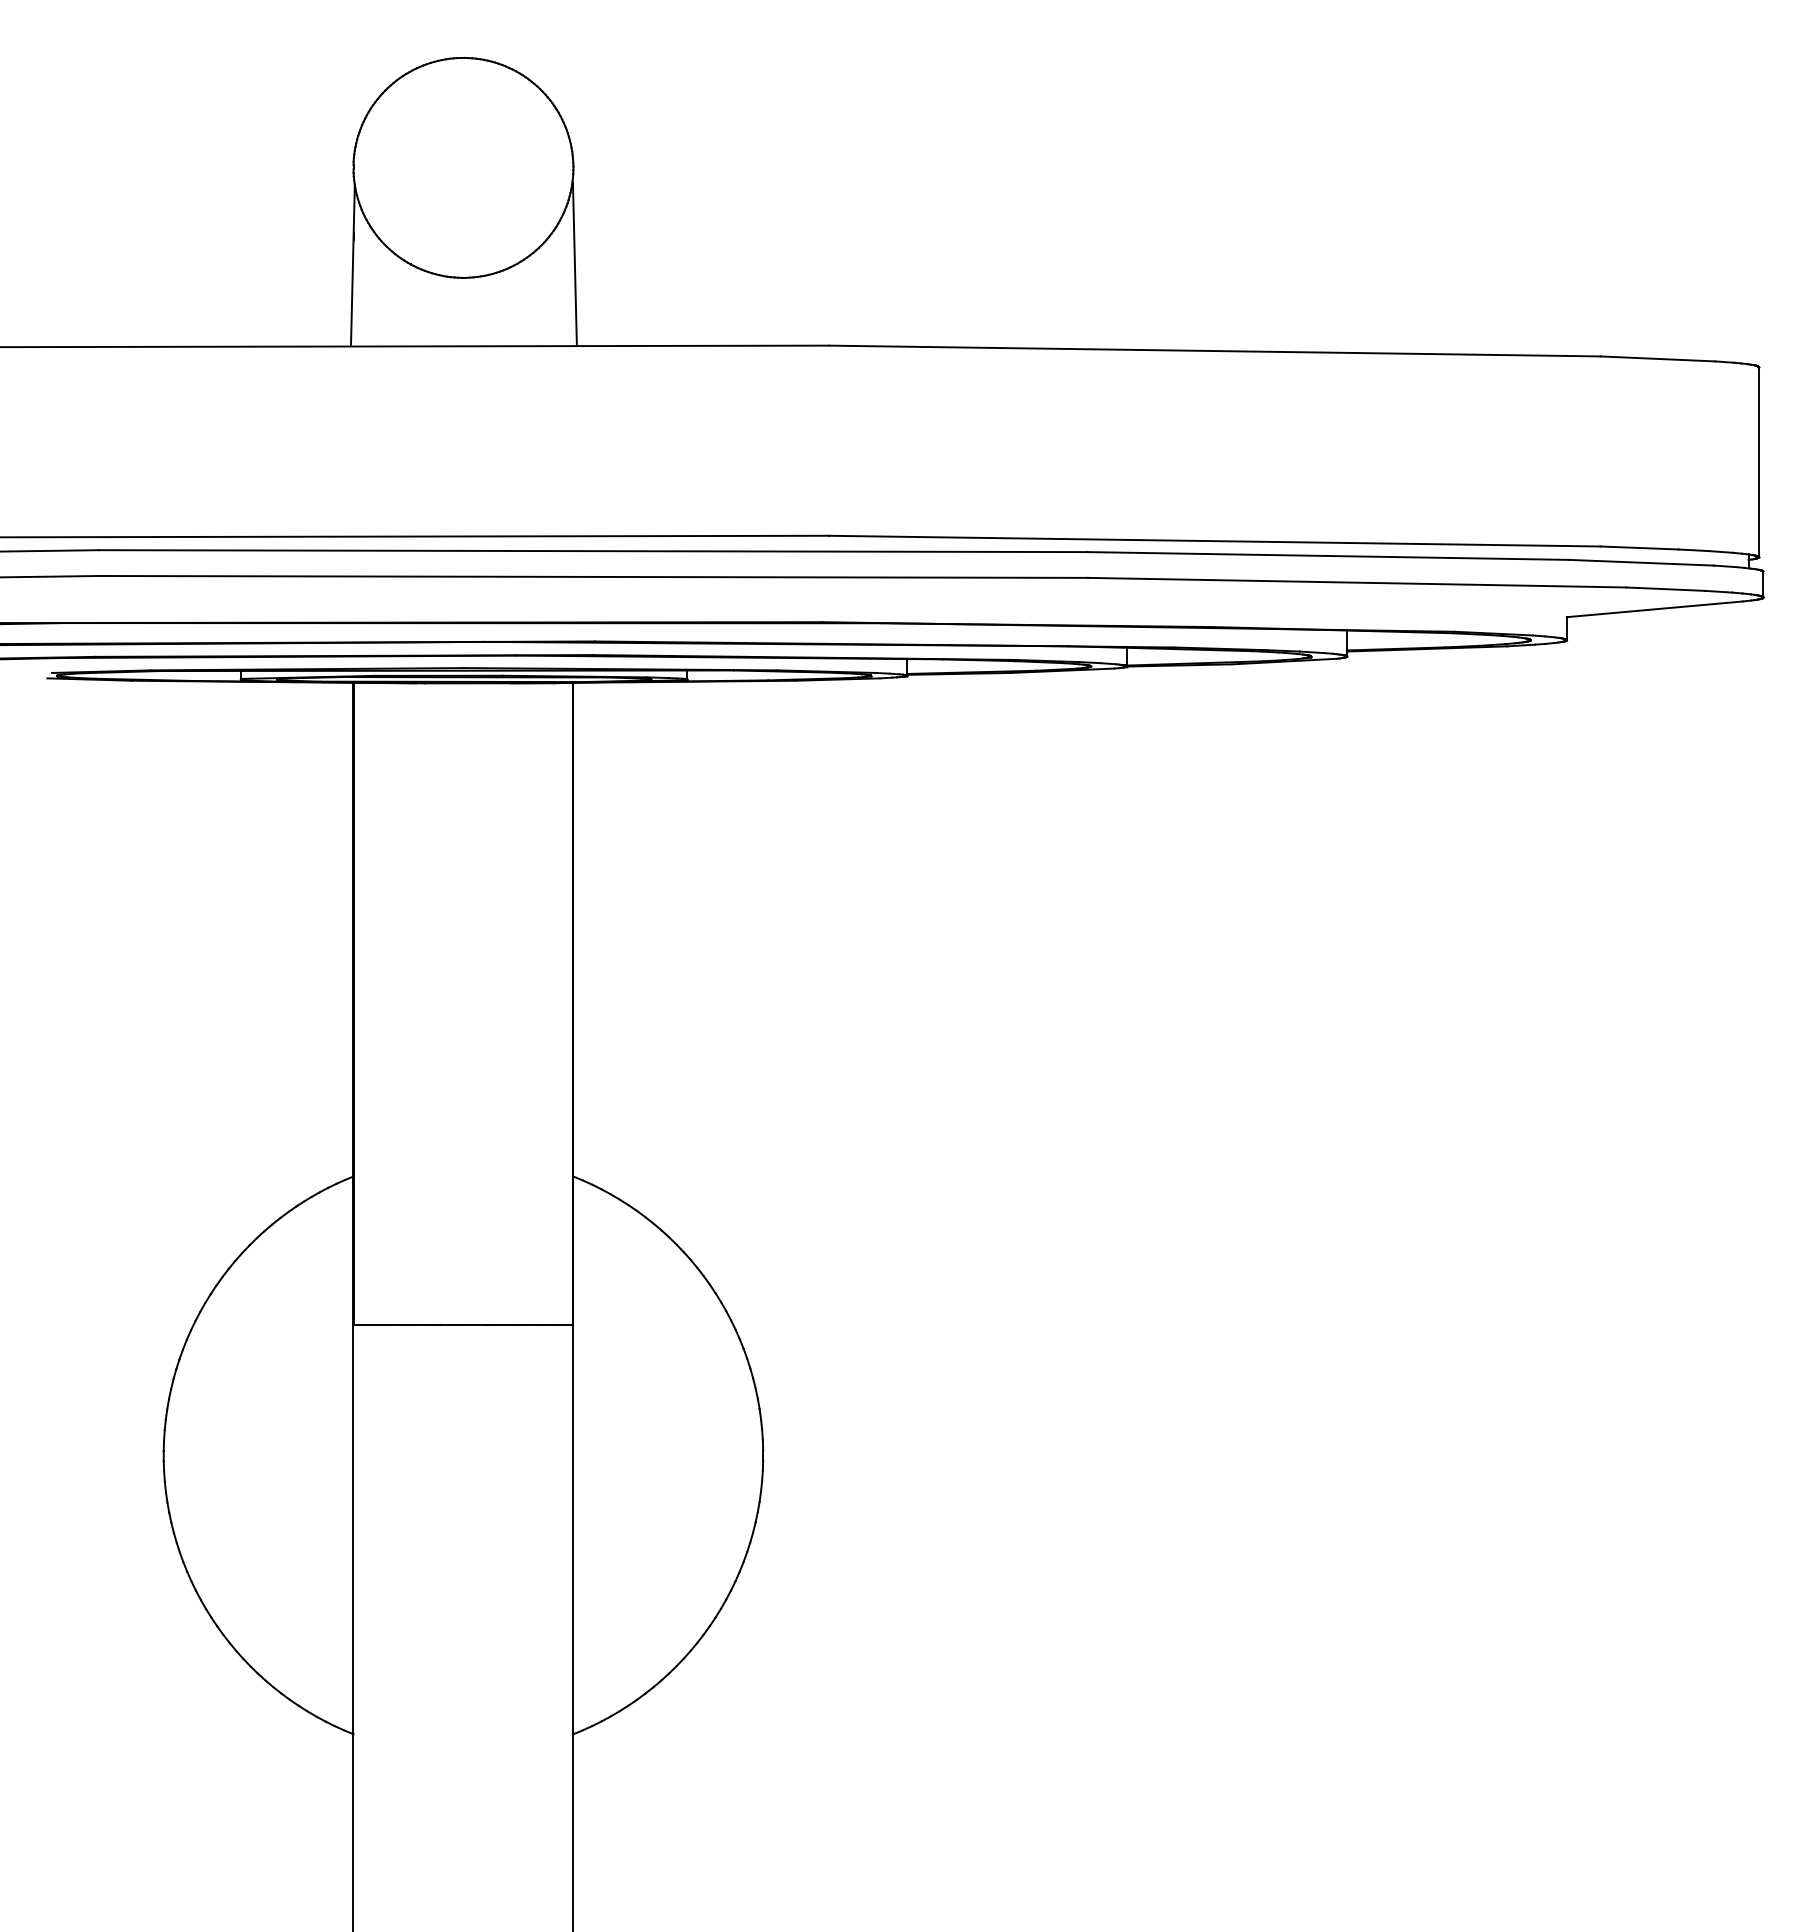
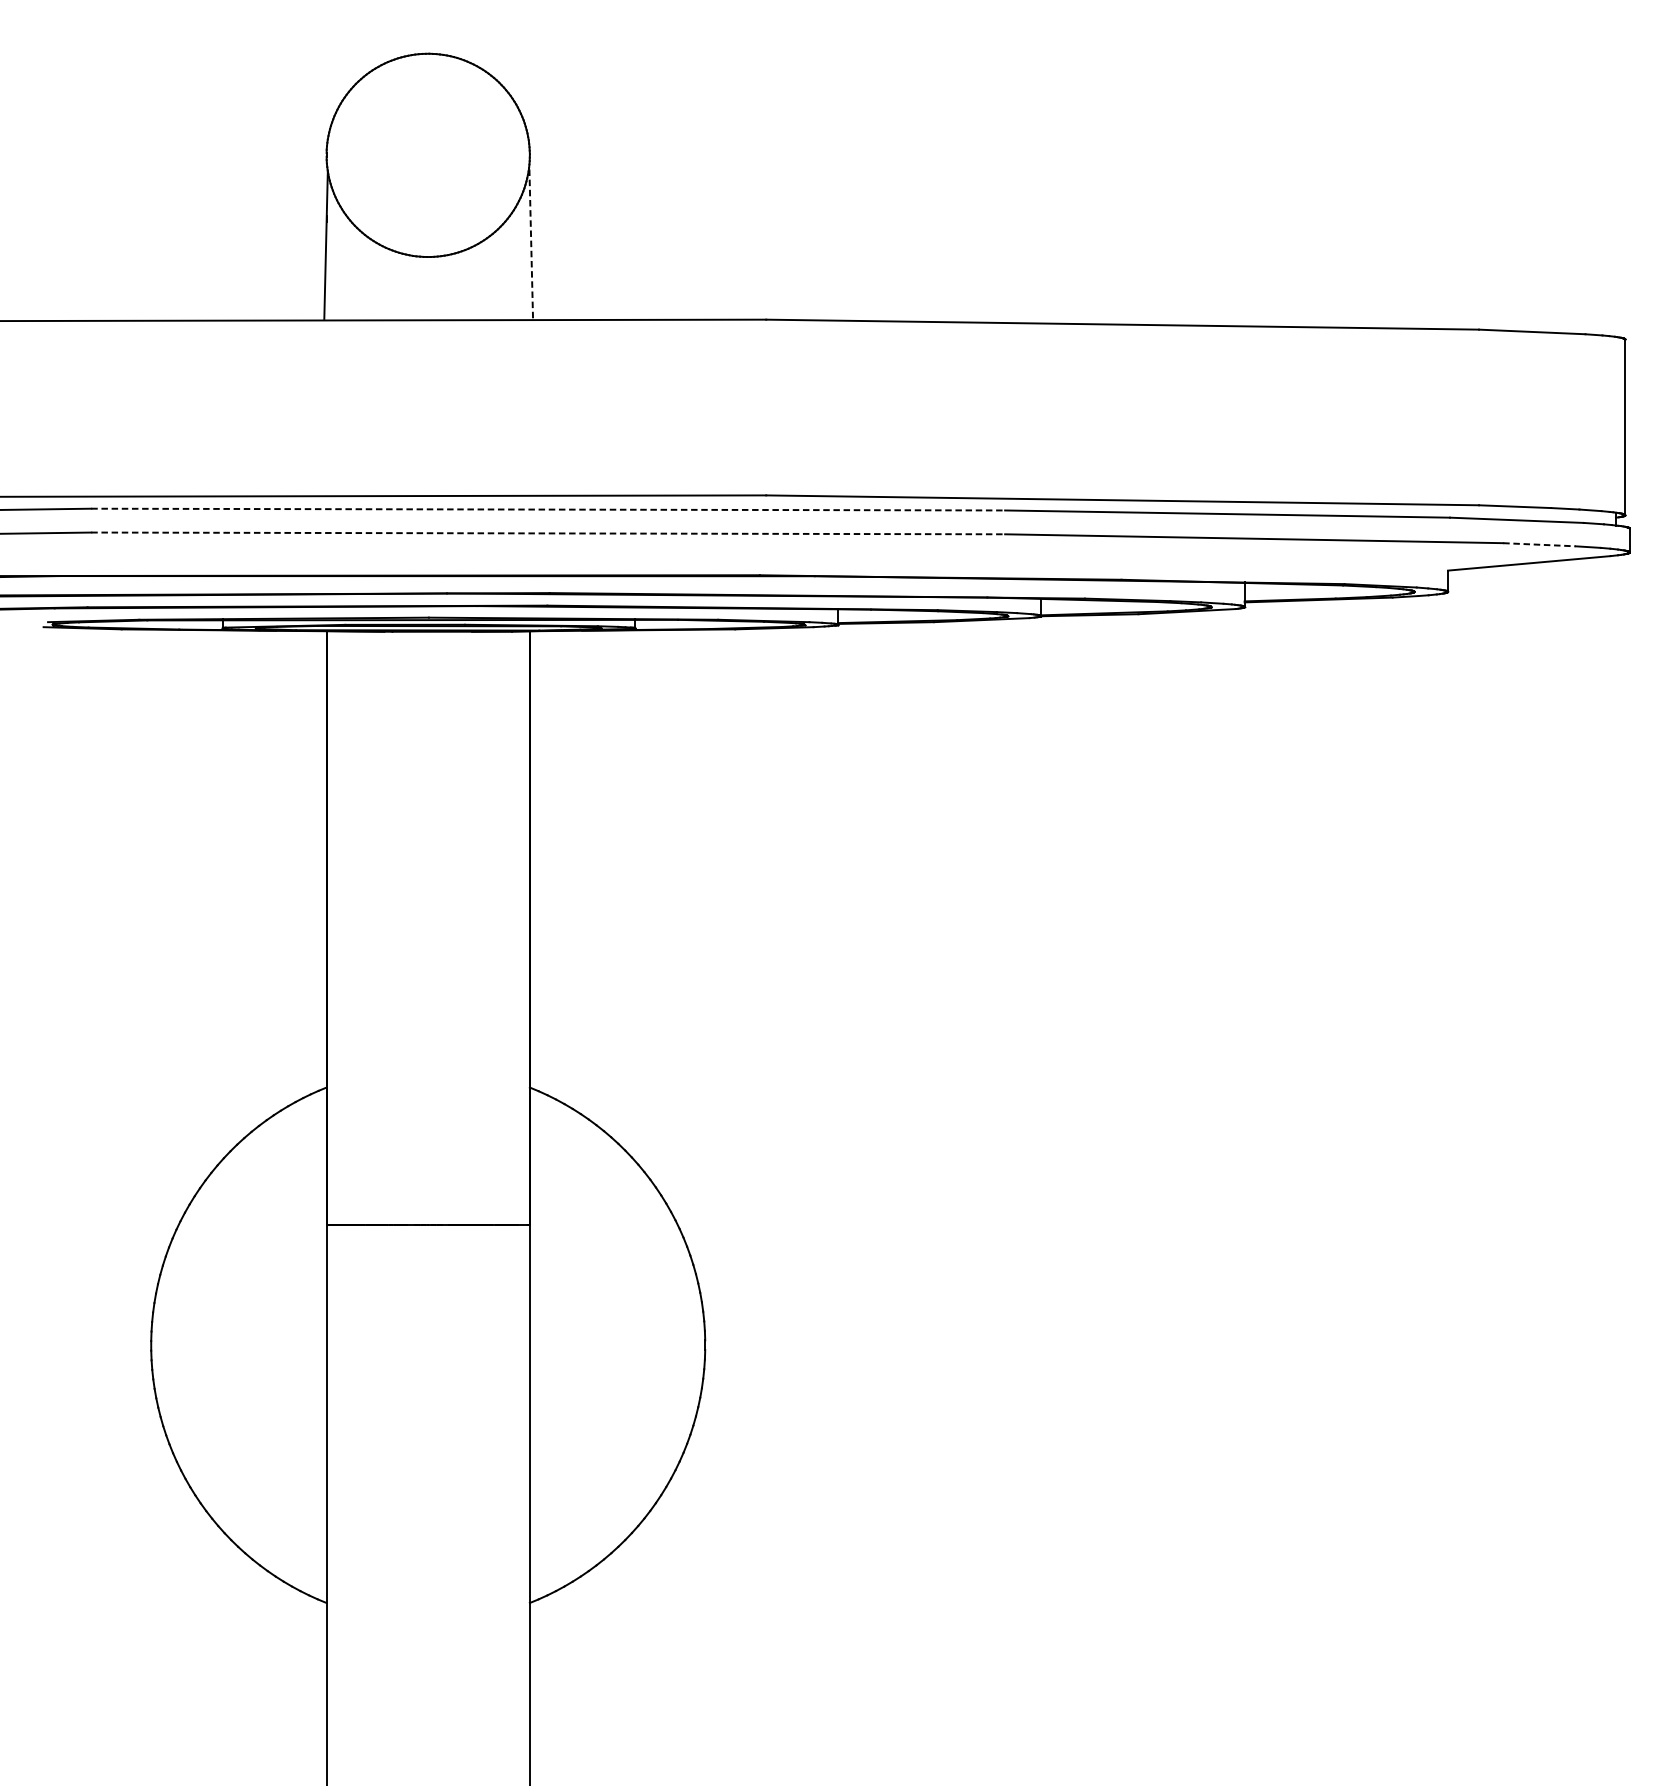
line: (574, 264) -> (530, 244), solid -> dashed
line: (593, 551) -> (548, 509), solid -> dashed
line: (593, 576) -> (548, 533), solid -> dashed
line: (1666, 589) -> (1540, 545), solid -> dashed

